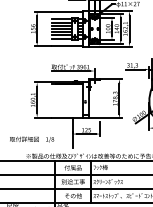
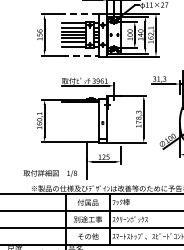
line: (66, 11) -> (80, 14), solid -> dashed
line: (66, 45) -> (80, 55), solid -> dashed
text: (31, 139) -> (49, 173), moved

